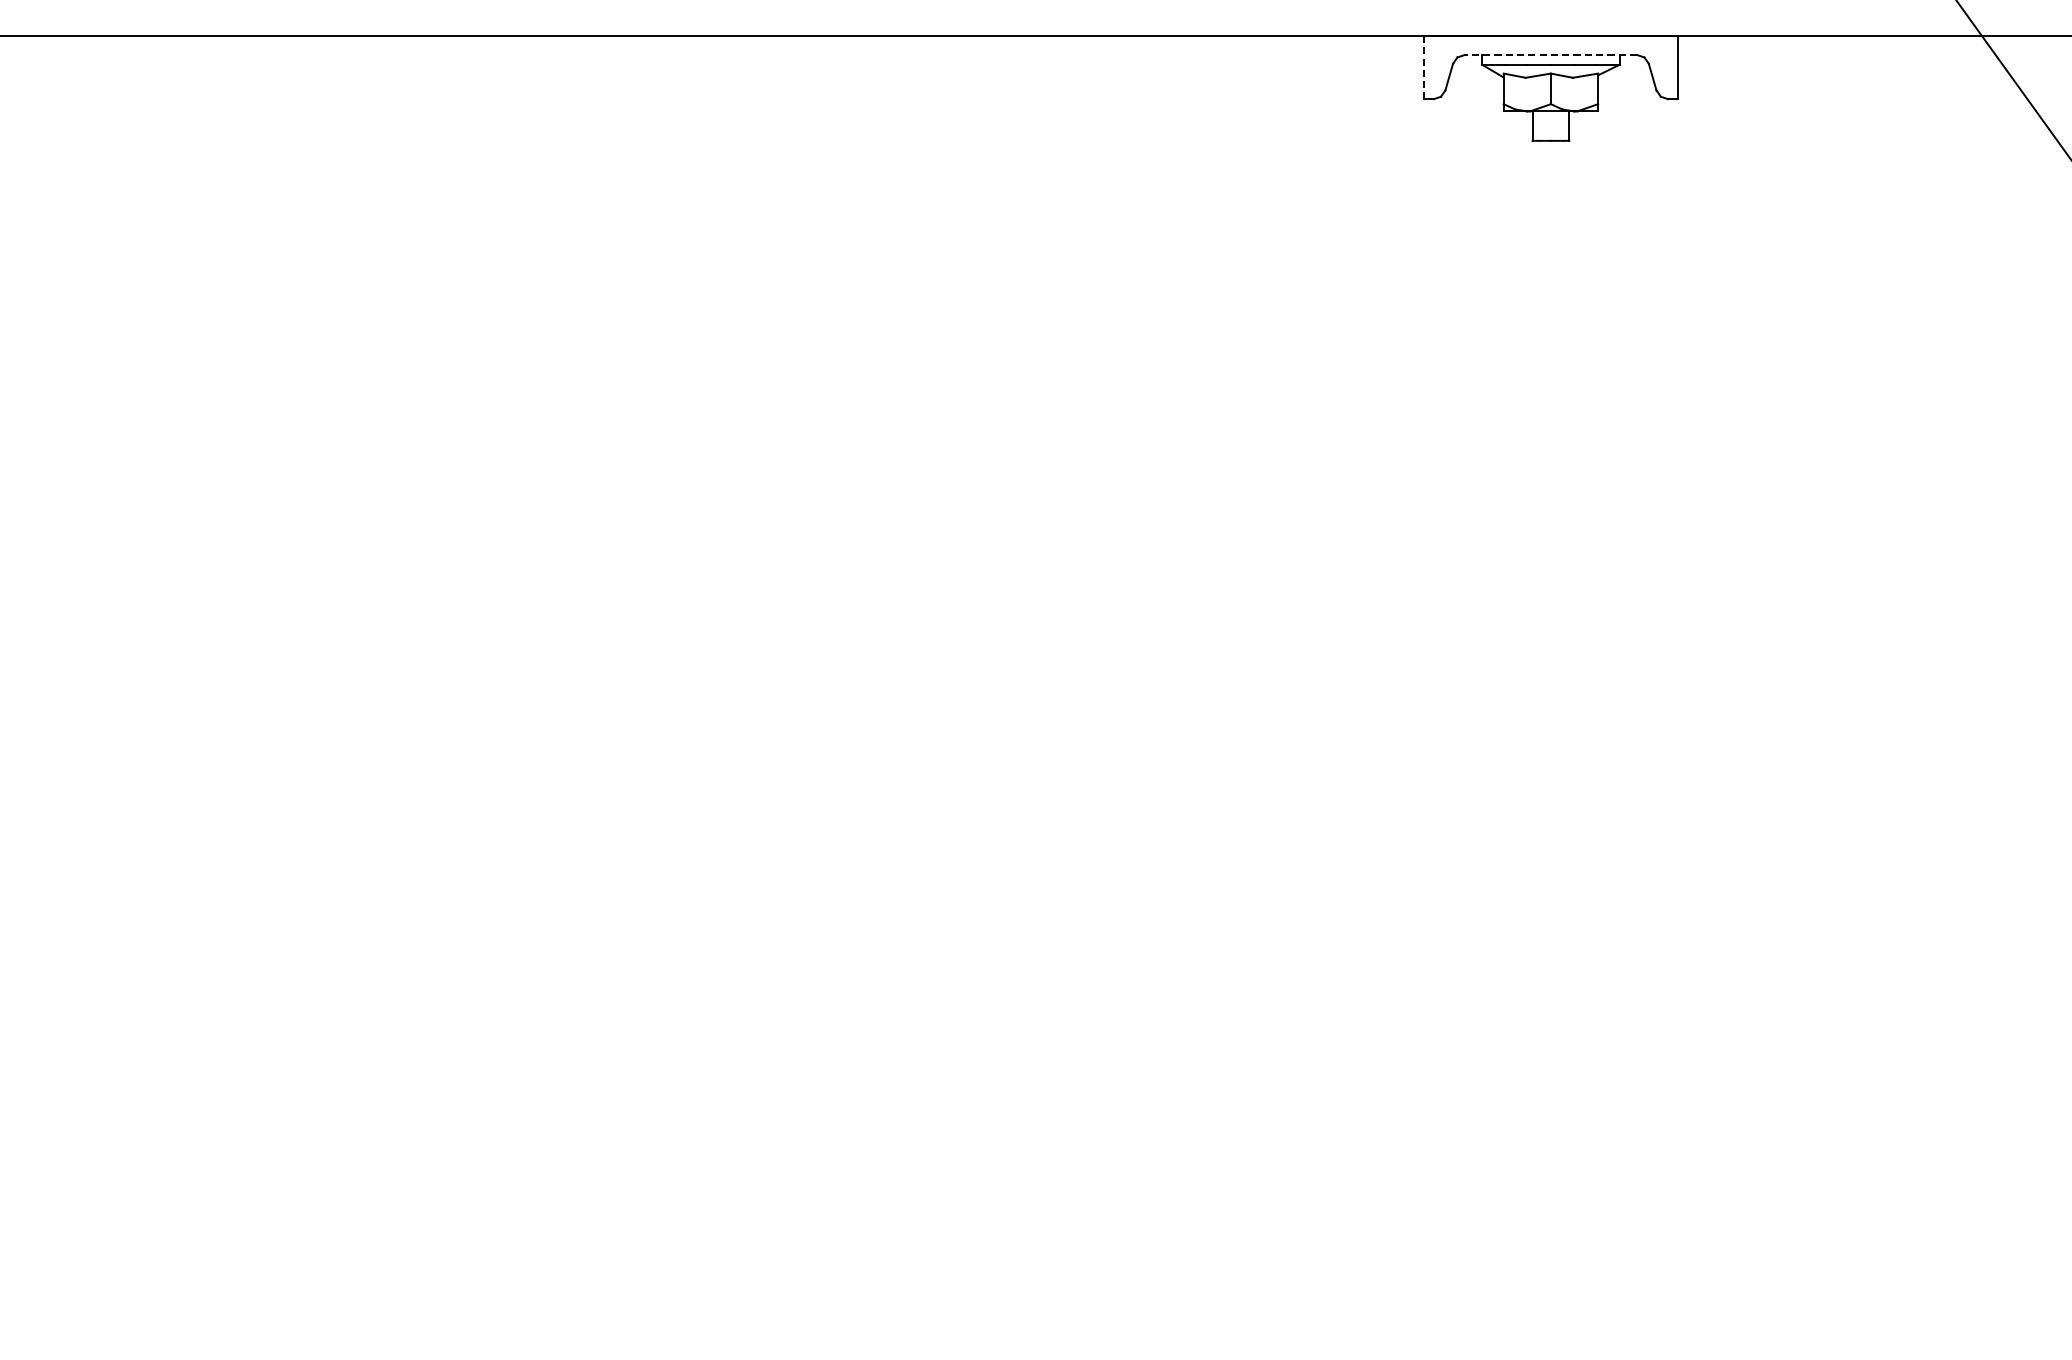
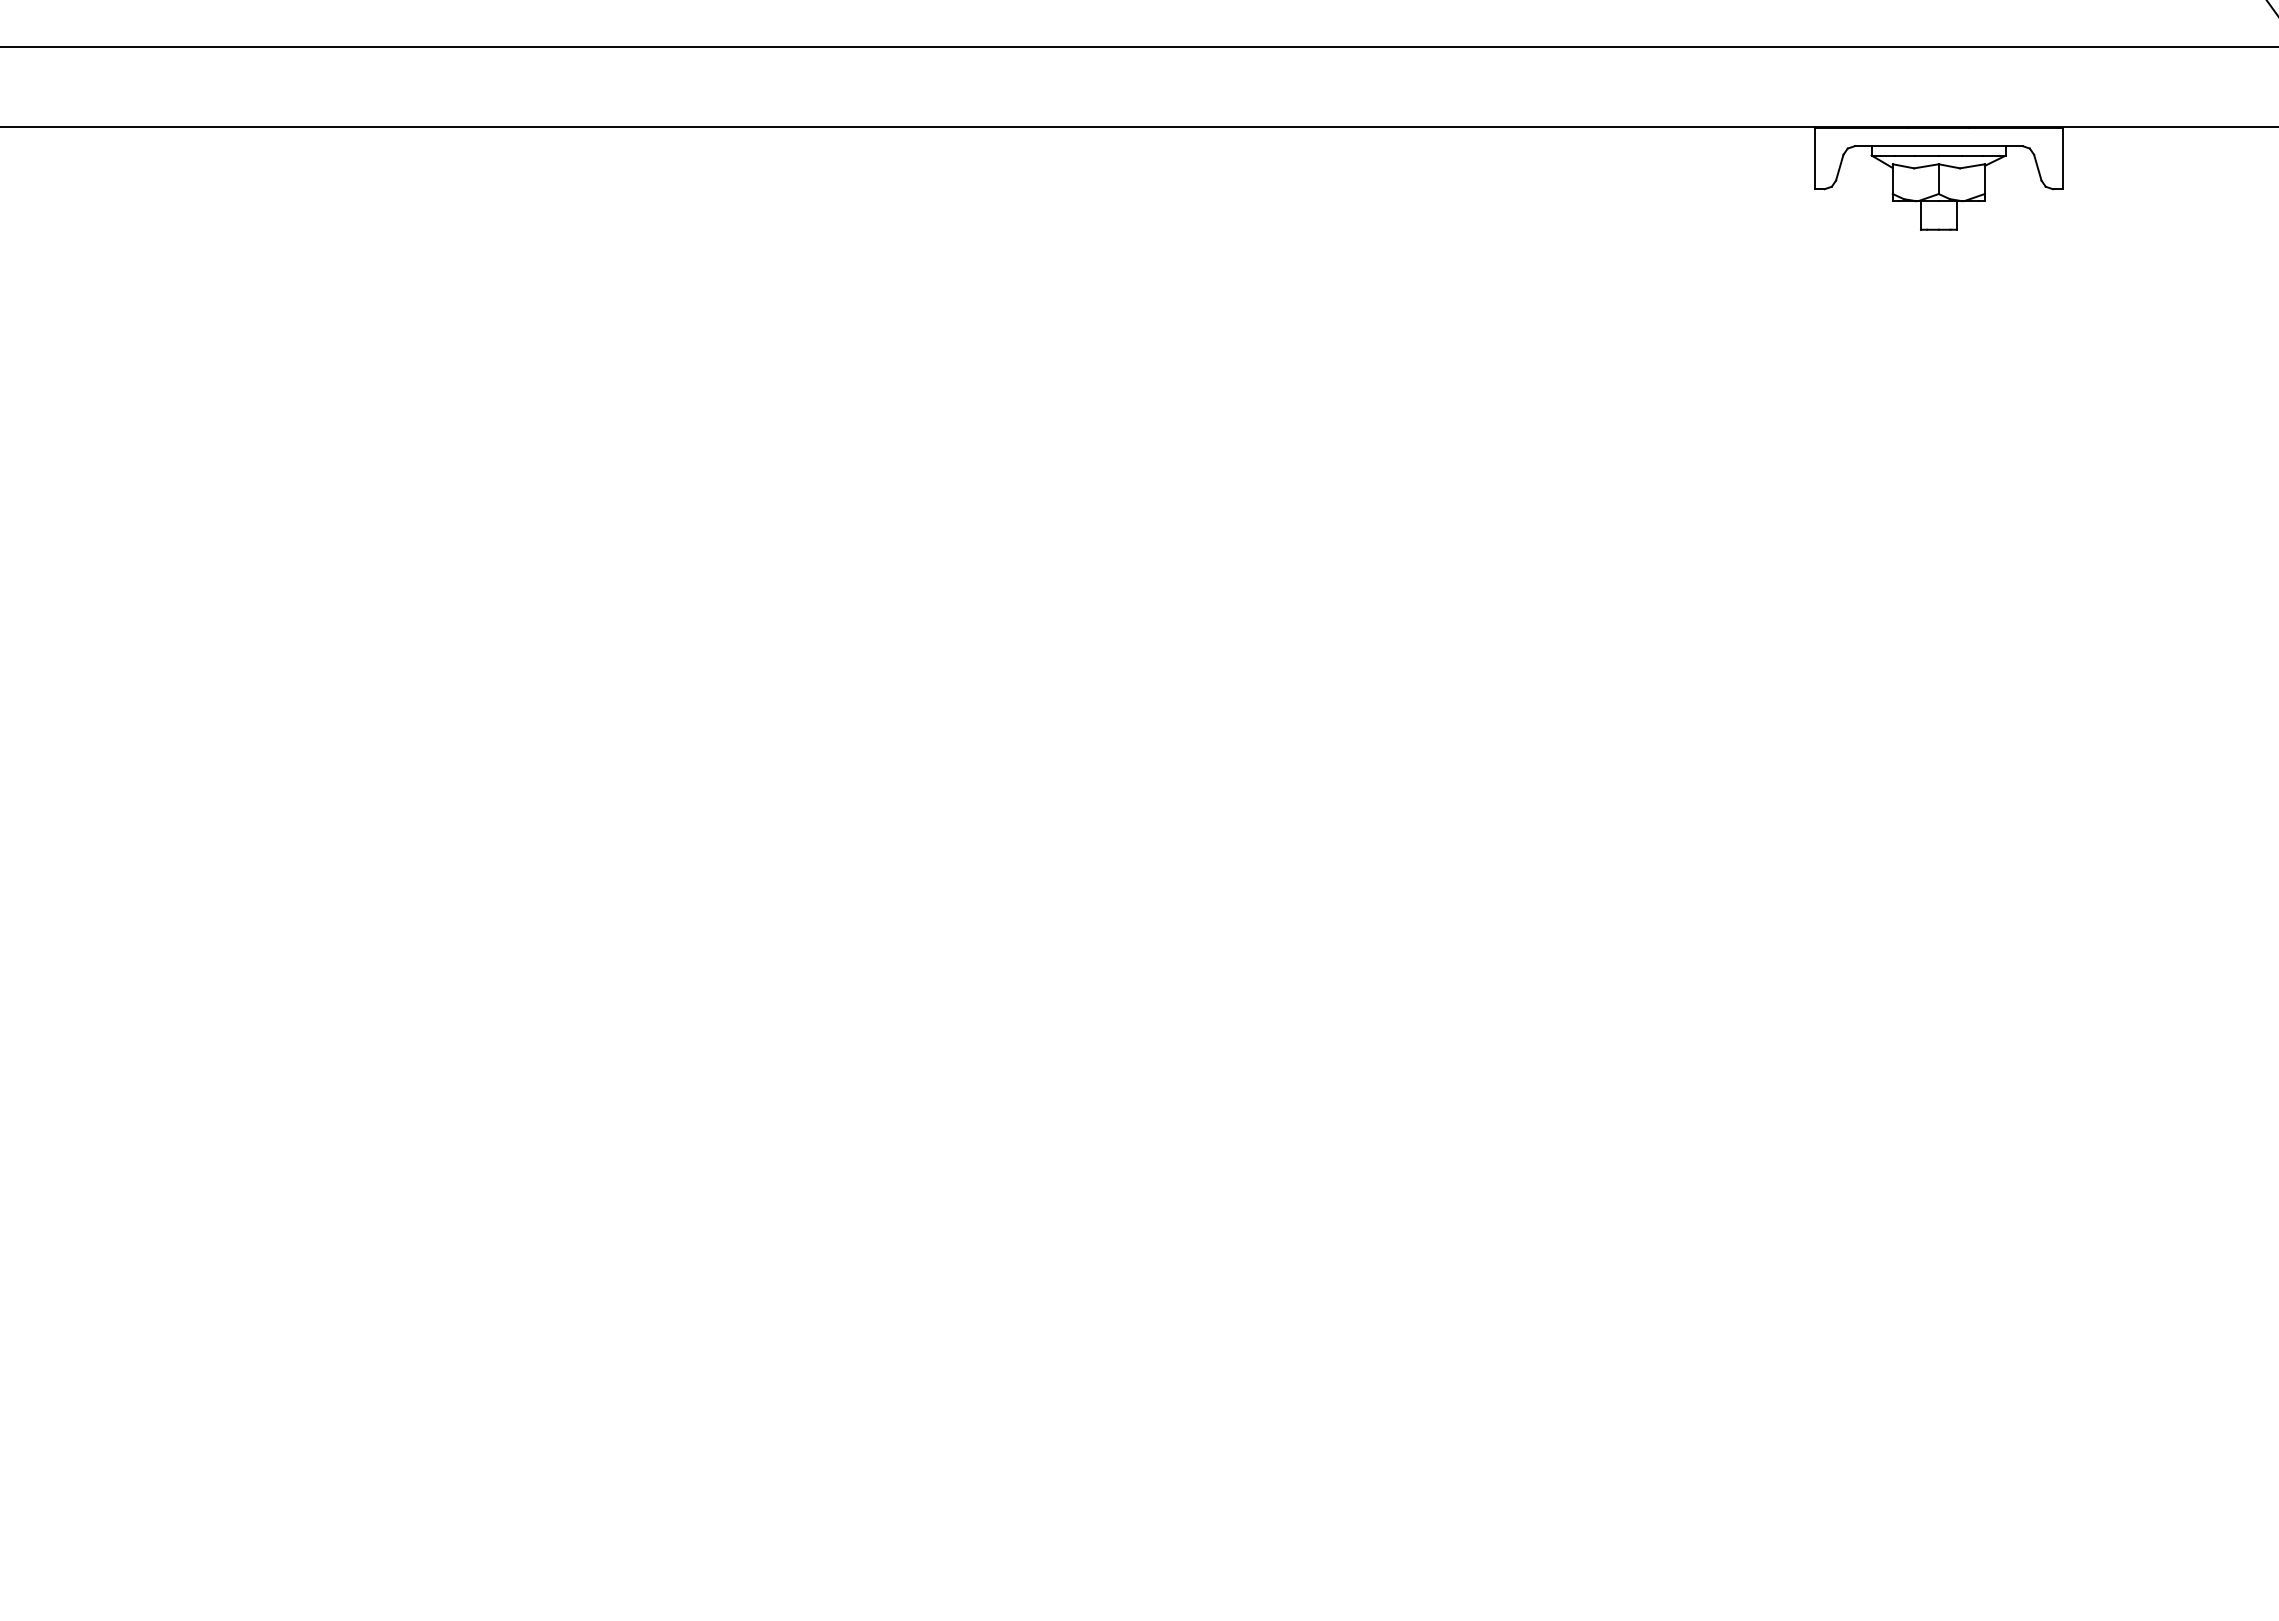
line: (1550, 55) -> (1938, 146), dashed -> solid
line: (1424, 67) -> (1815, 158), dashed -> solid

